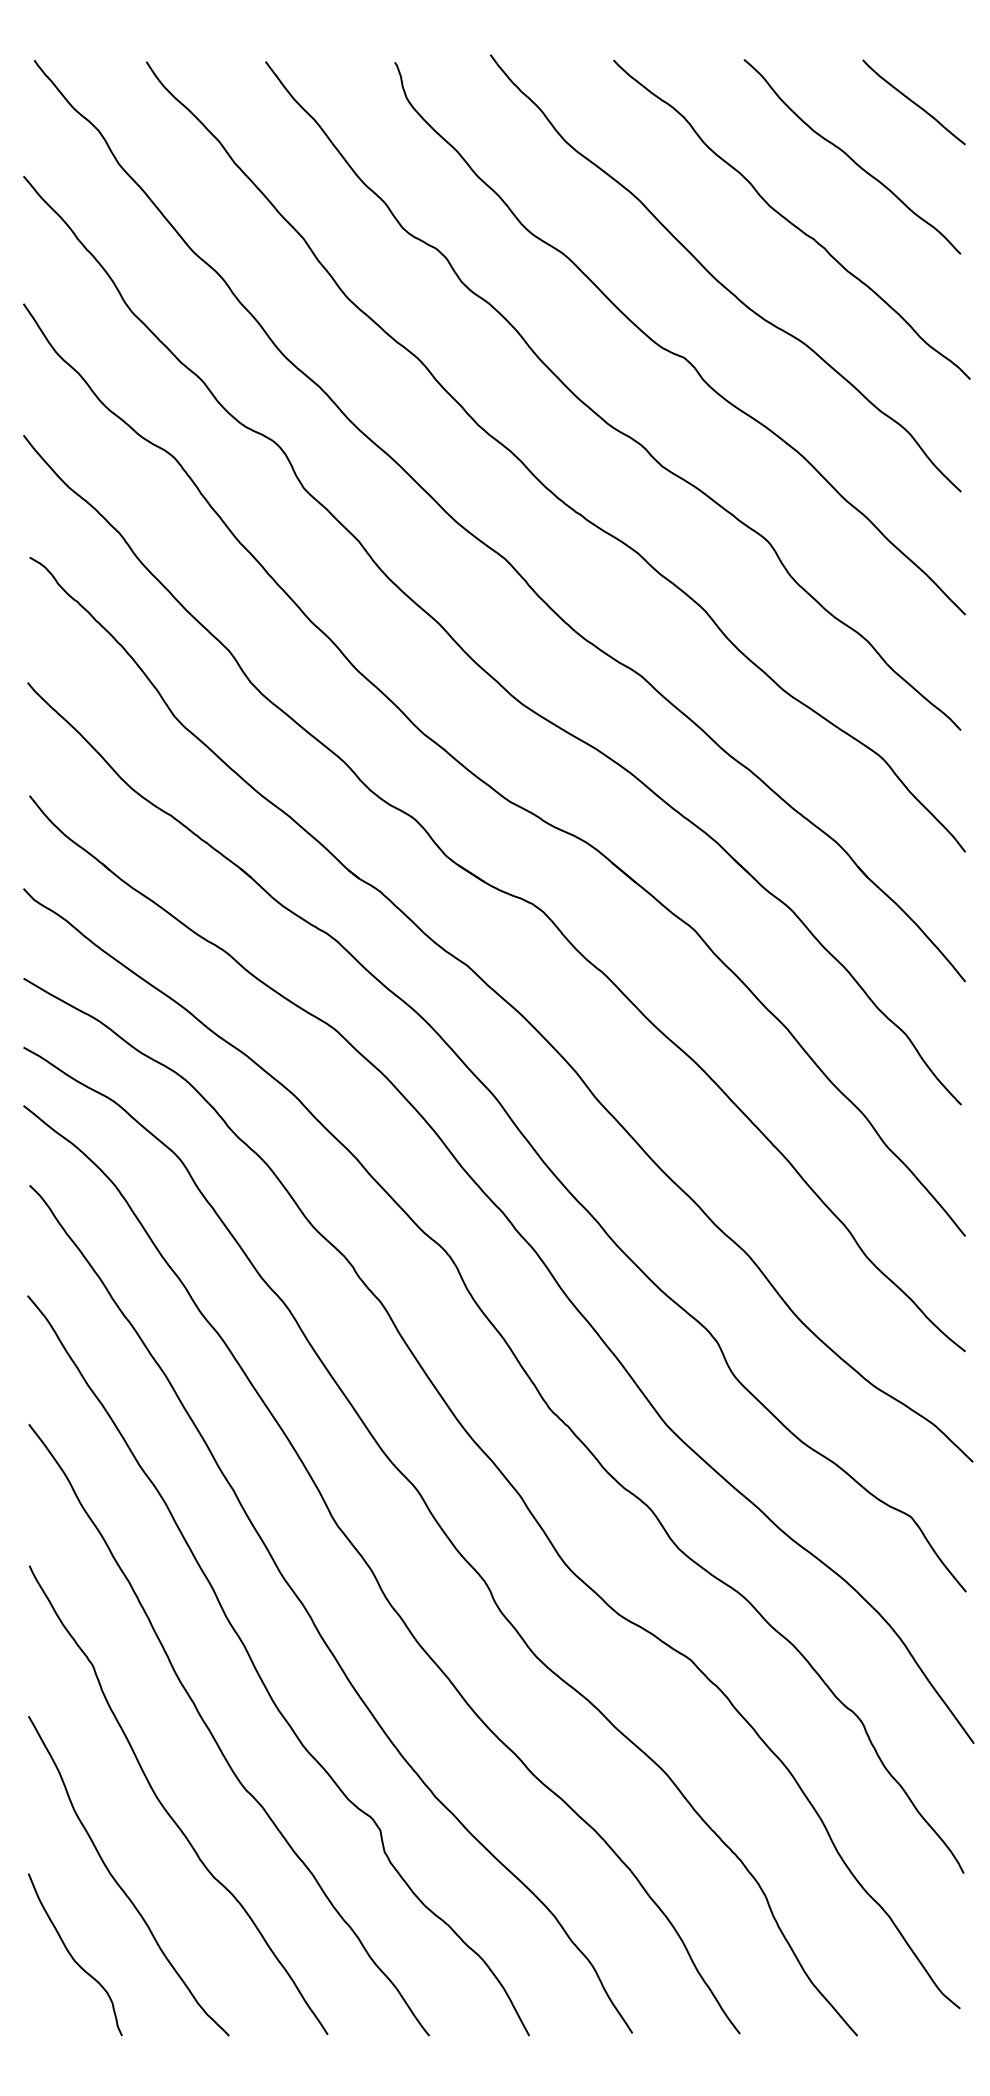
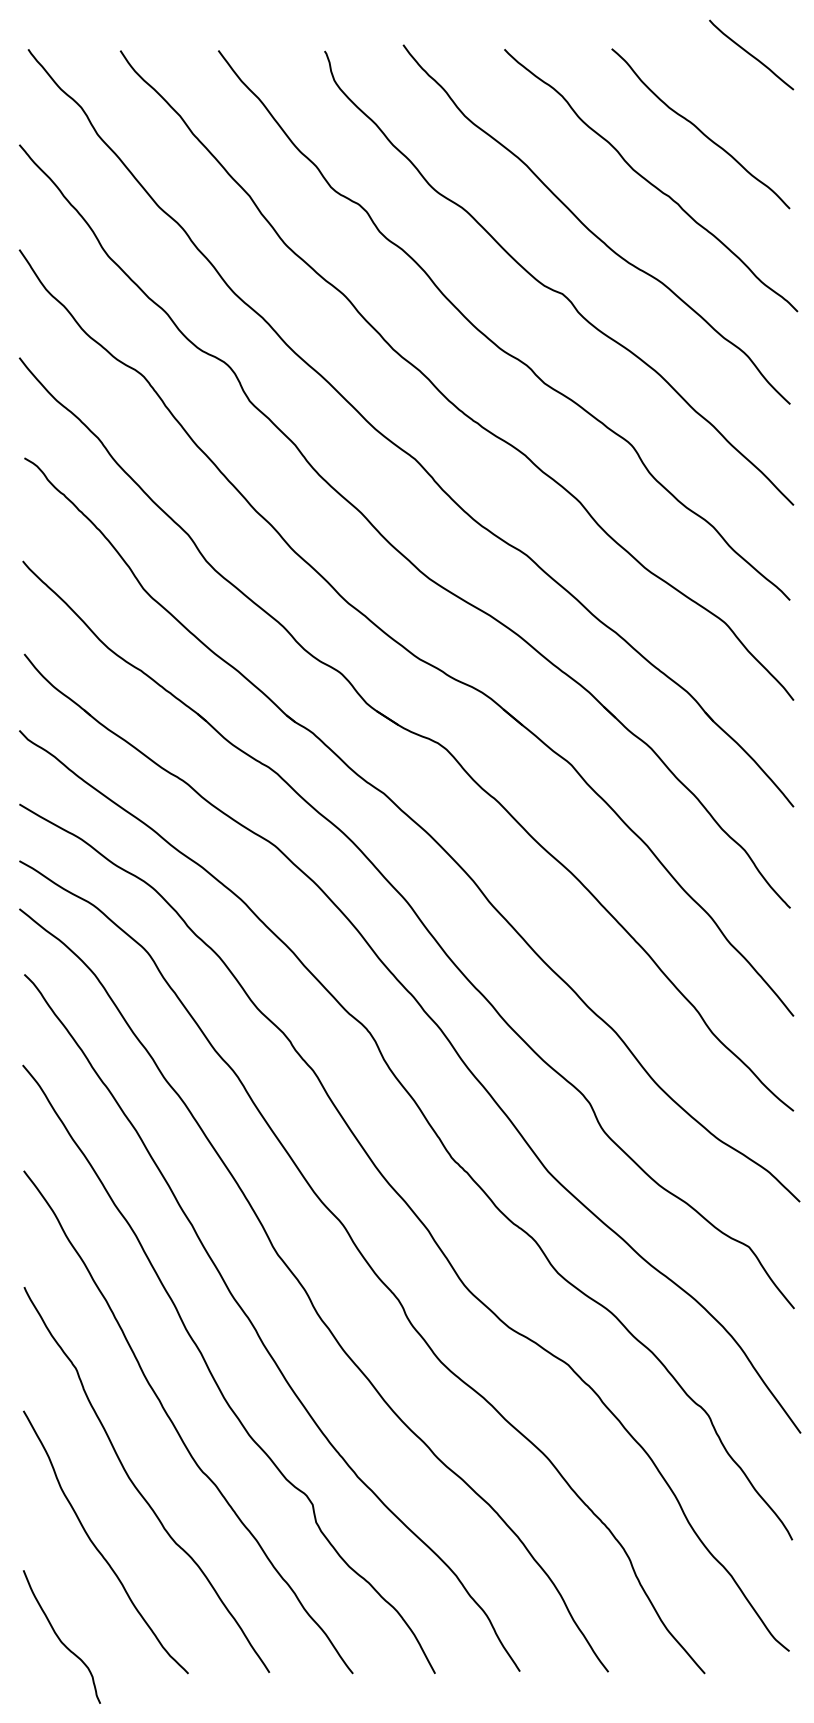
curve: (914, 101) -> (751, 54), moved
curve: (72, 1955) -> (59, 1637), moved

